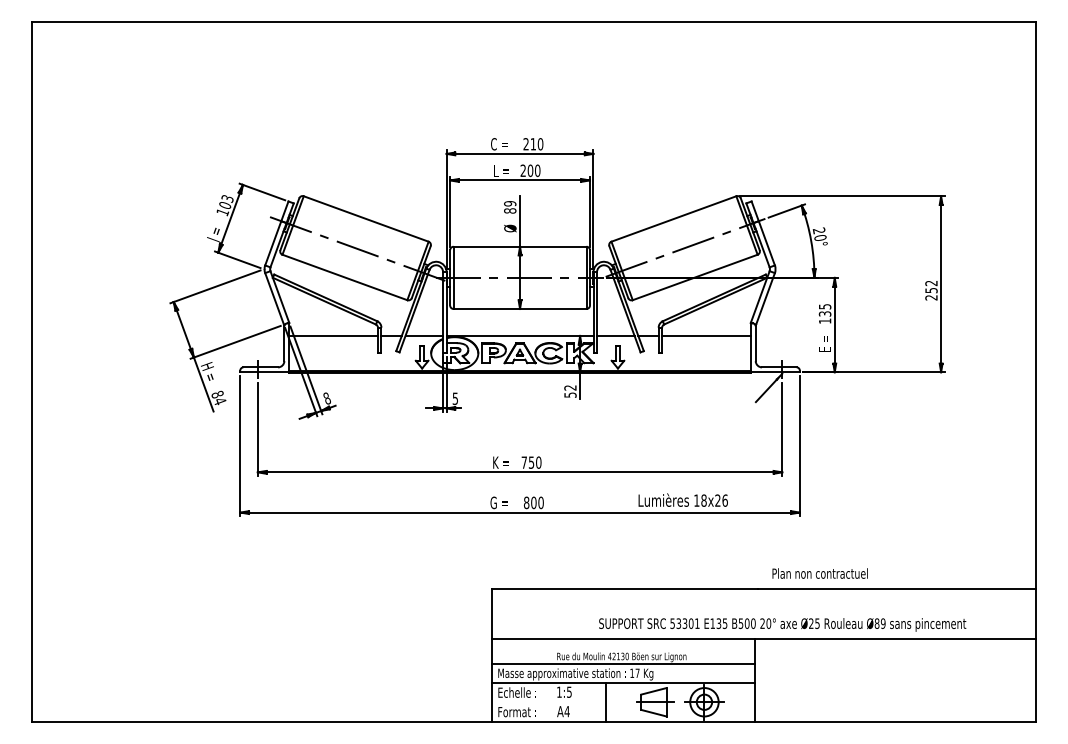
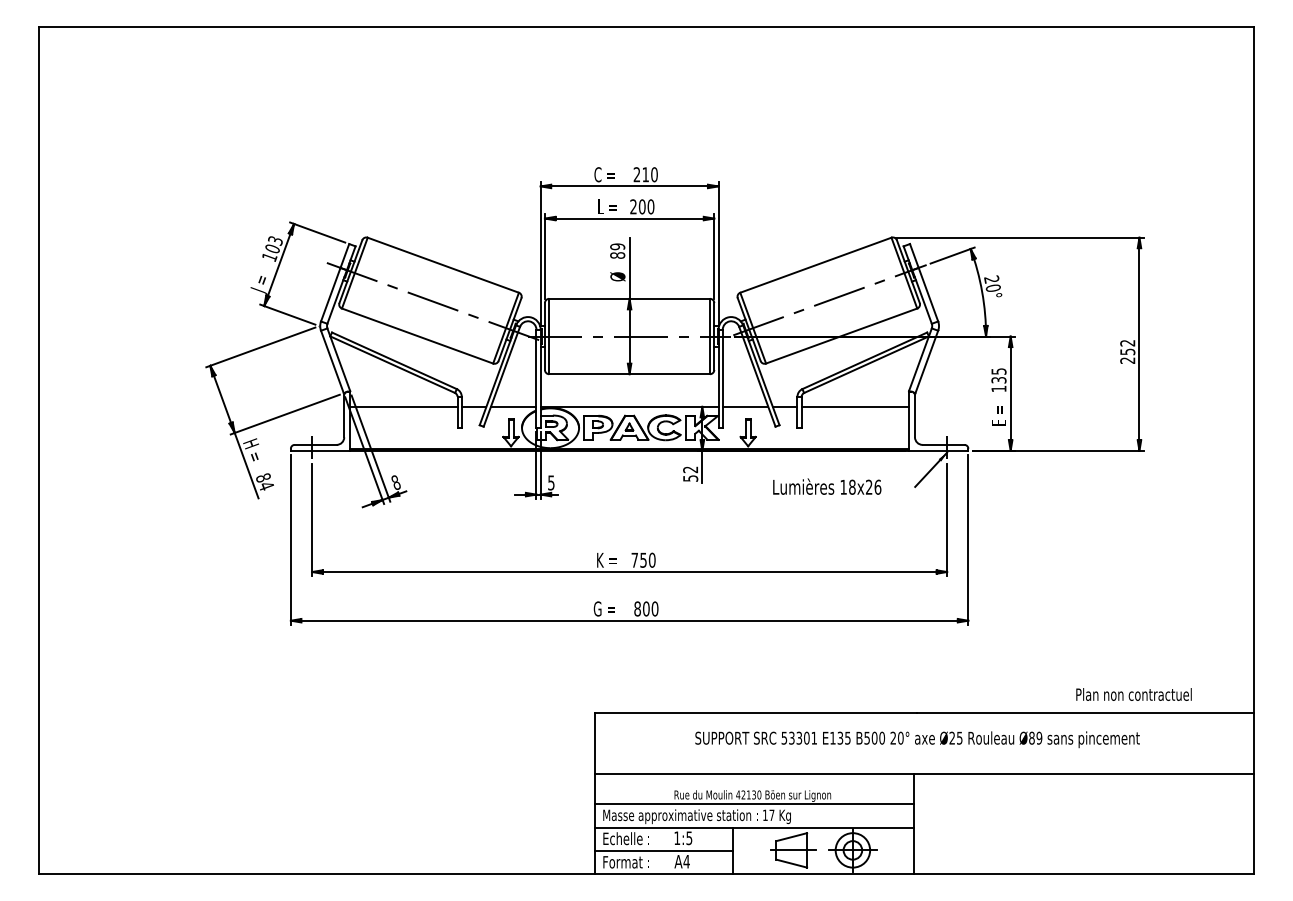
text: (683, 500) -> (827, 486), moved
text: (819, 573) -> (1133, 694), moved
text: (782, 624) -> (917, 739), moved
line: (548, 702) -> (664, 850), added

